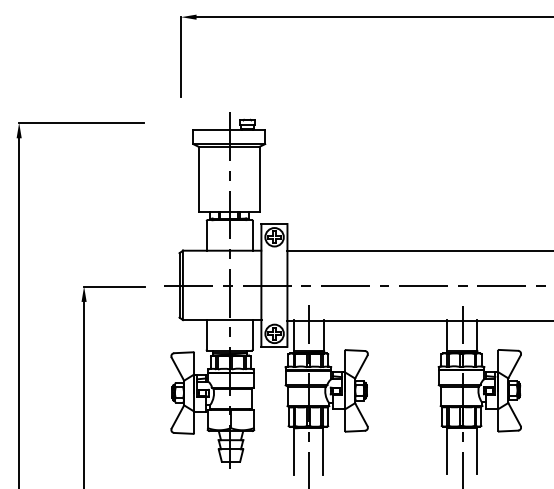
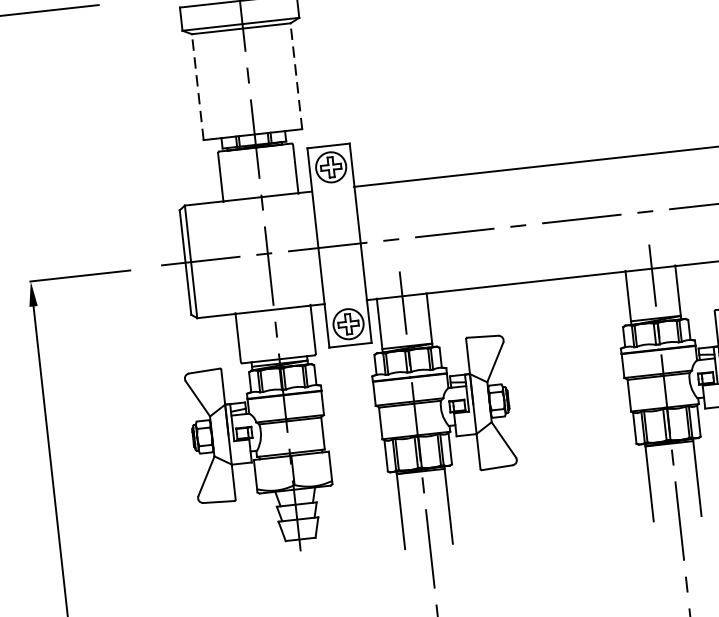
line: (198, 179) -> (197, 87), solid -> dashed
line: (259, 179) -> (296, 76), solid -> dashed

